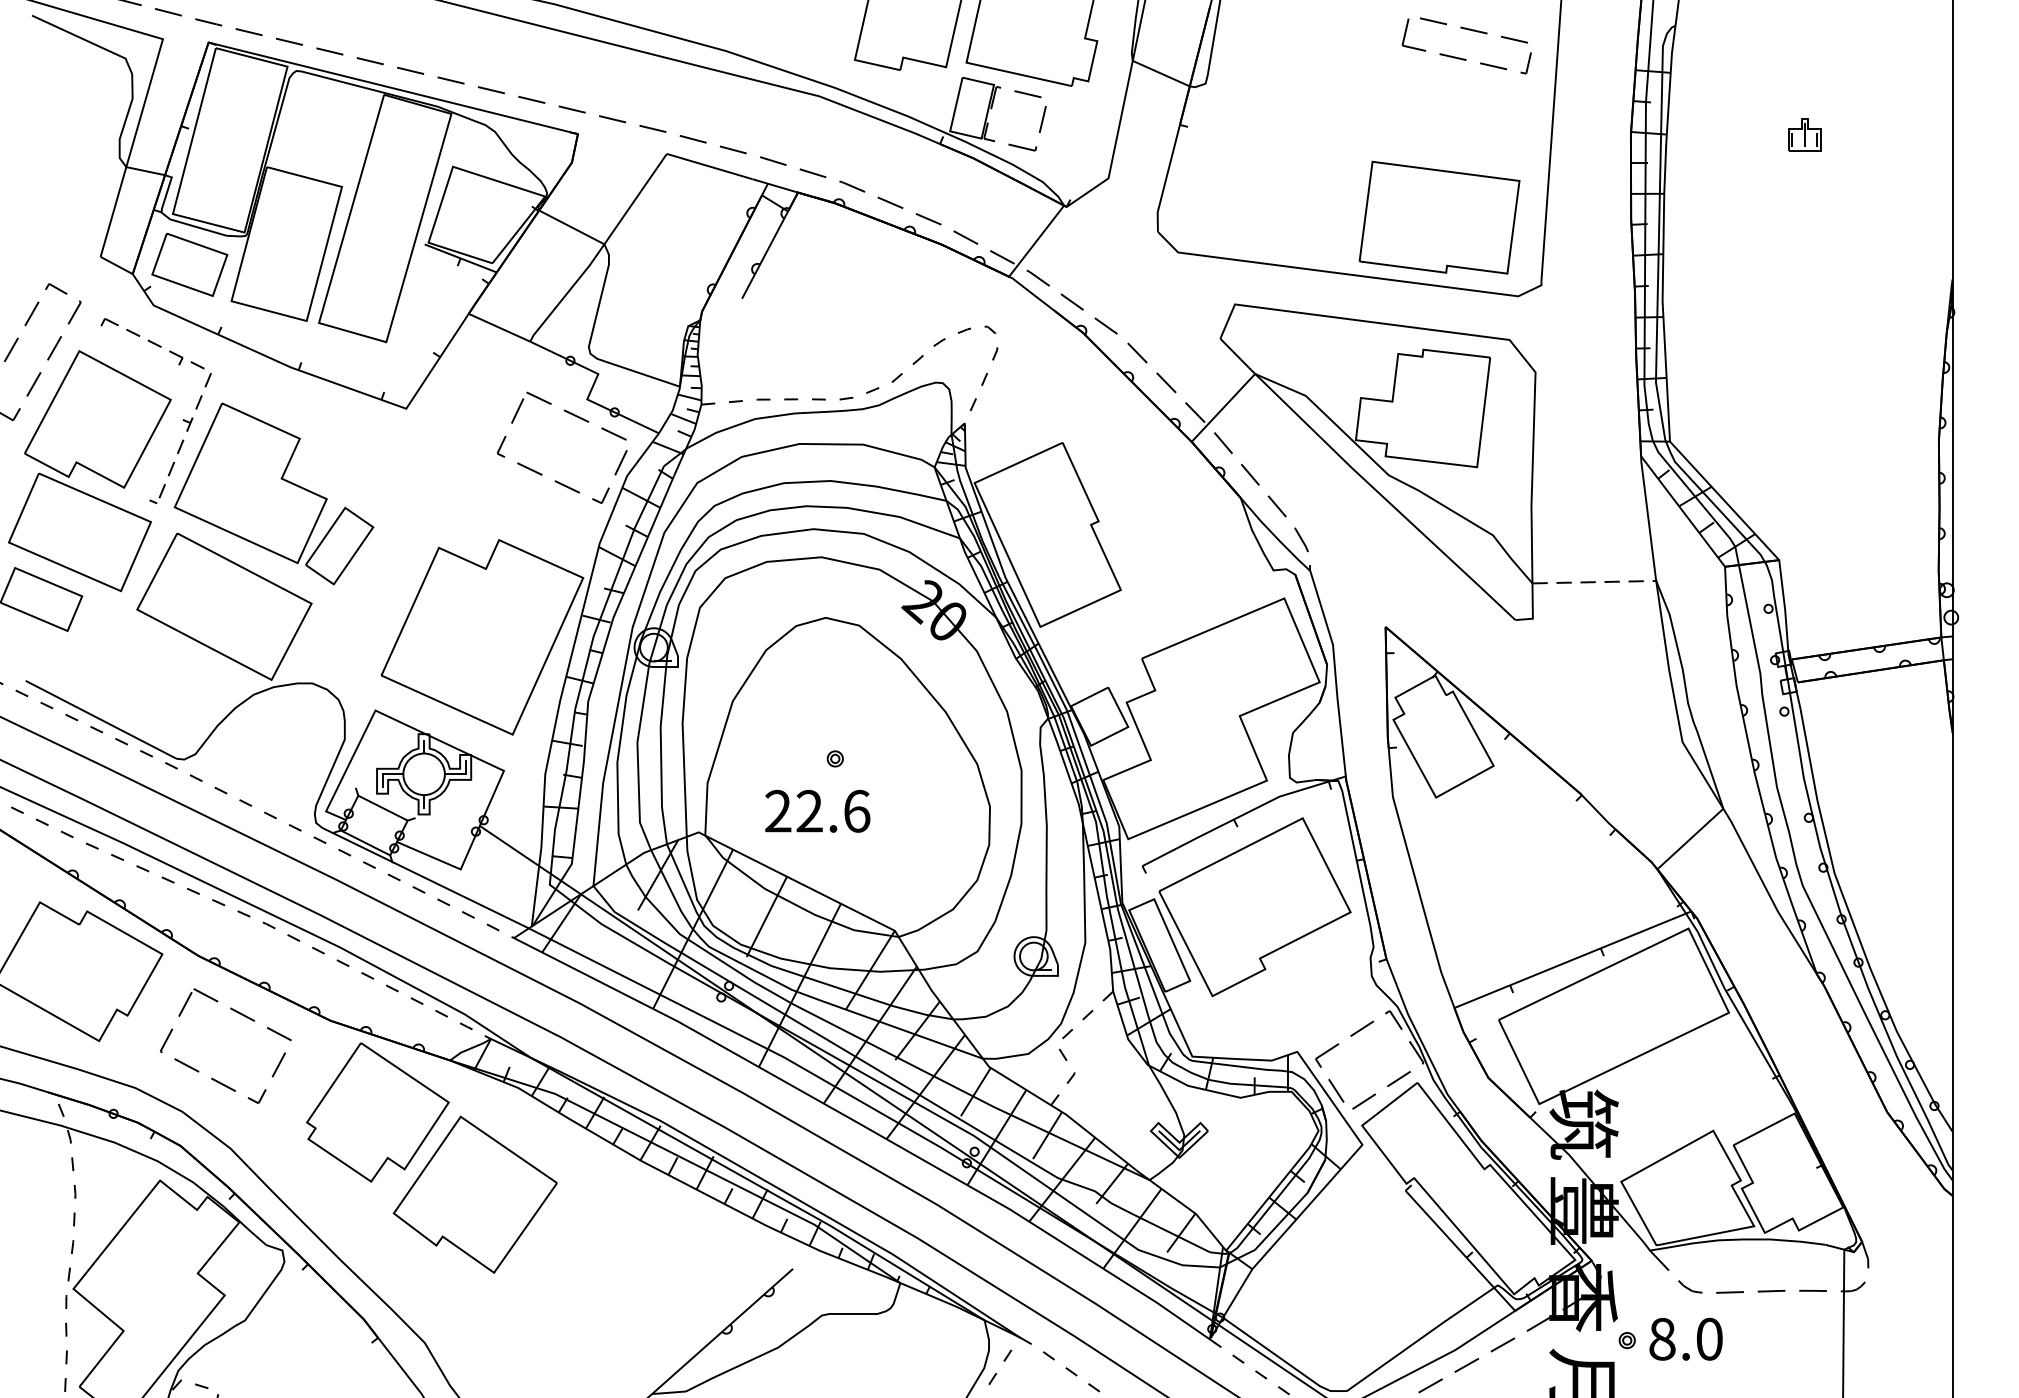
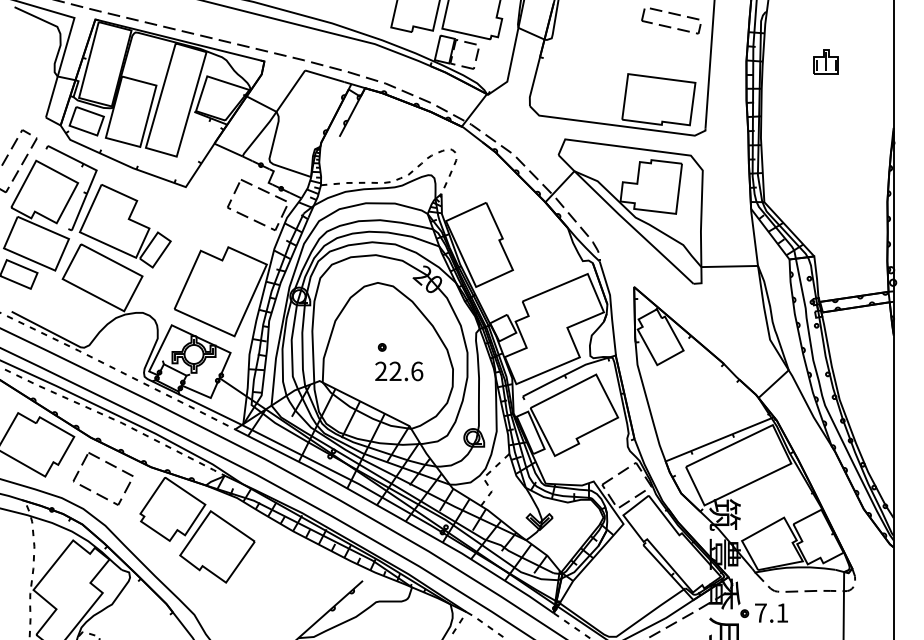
part: (1803, 134) -> (825, 61), size x1.67
line: (206, 383) -> (94, 175), dashed -> solid
line: (1596, 582) -> (730, 266), dashed -> solid
text: (818, 811) -> (399, 371), moved
text: (1685, 1337) -> (771, 612), 8.0 -> 7.1

